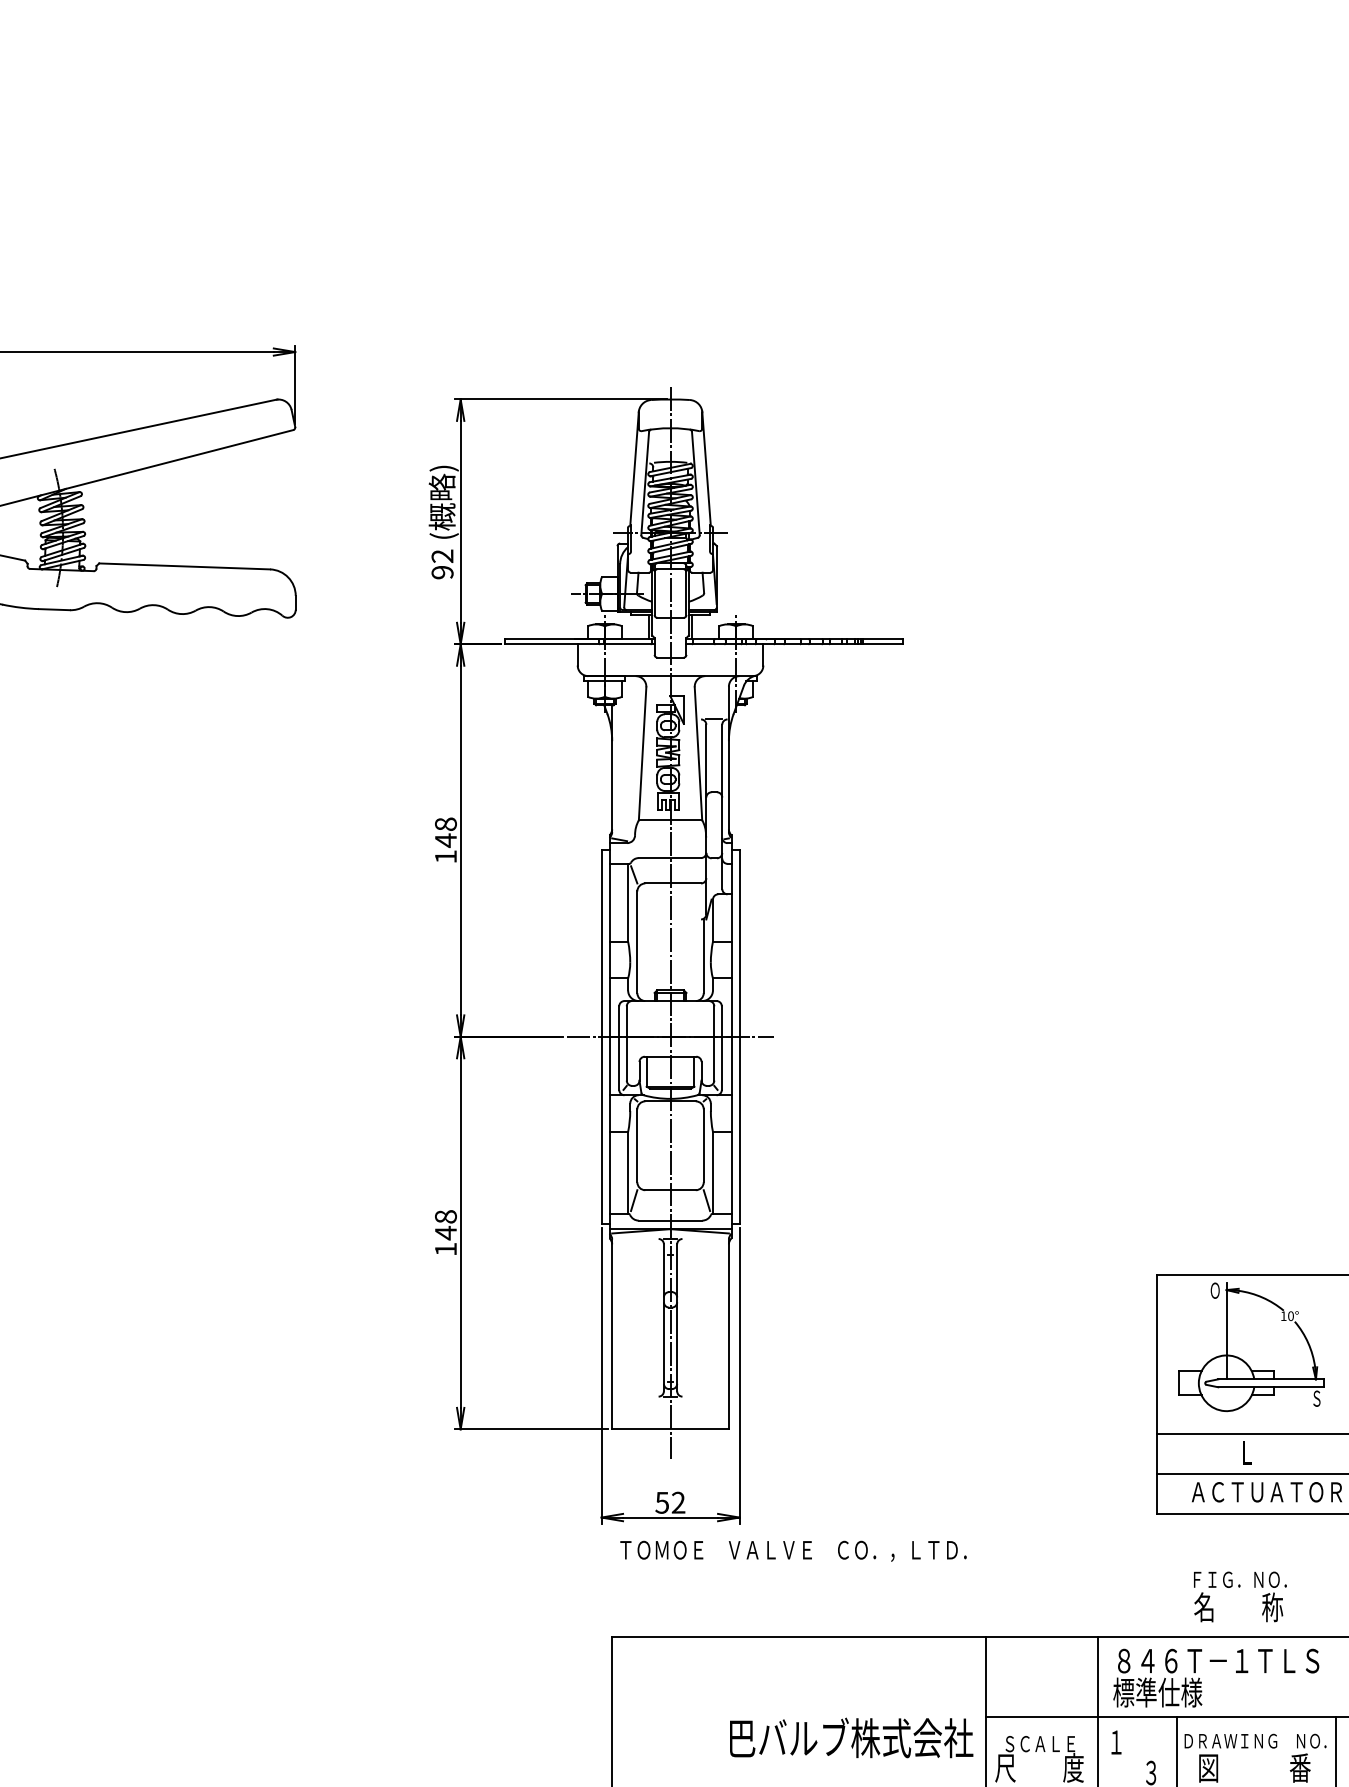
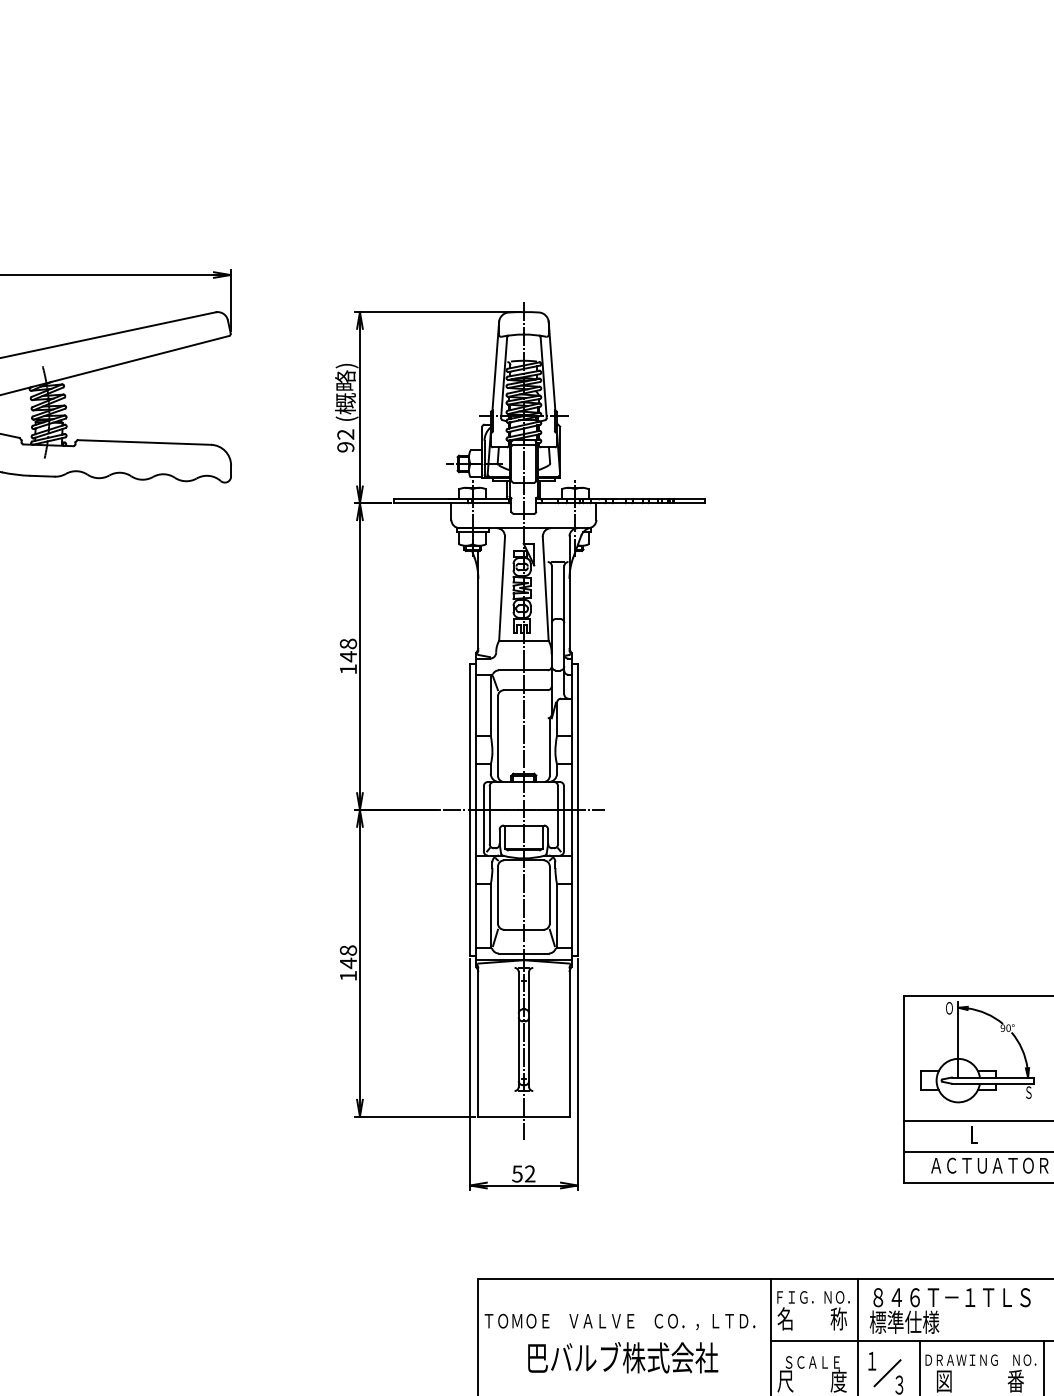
text: (1283, 1316) -> (1002, 1028), 10° -> 90°
text: (793, 1550) -> (619, 1321), moved
text: (1240, 1596) -> (813, 1310), moved
text: (851, 1737) -> (623, 1357), moved
line: (1135, 1757) -> (887, 1372), added

